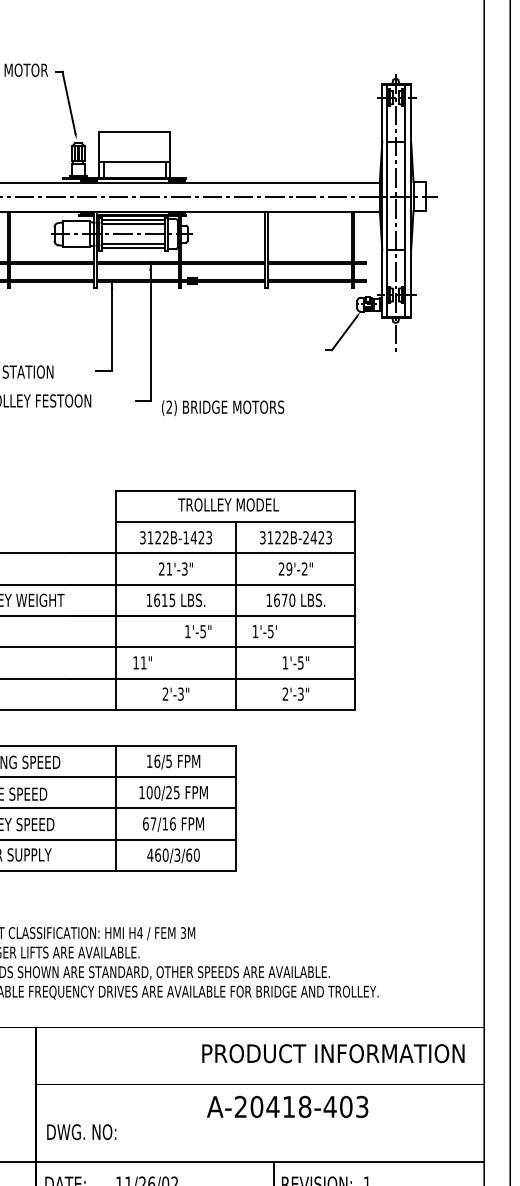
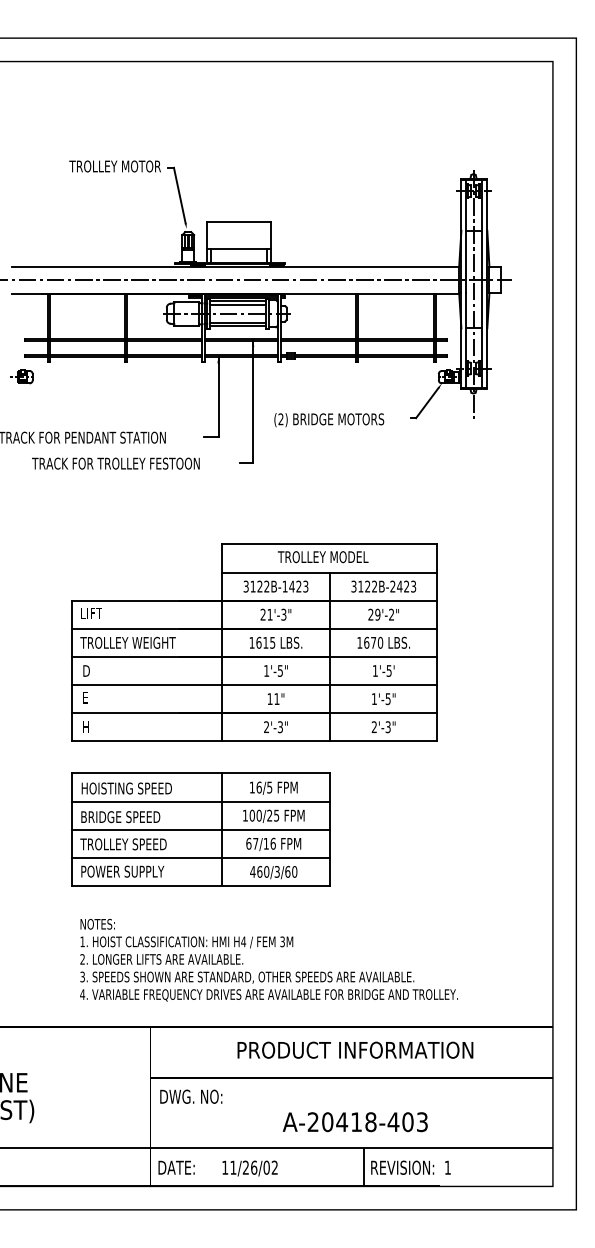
text: (223, 408) -> (329, 420), moved
text: (197, 631) -> (275, 670), moved
text: (264, 631) -> (383, 670), moved
text: (142, 662) -> (275, 698), moved
text: (333, 1052) -> (355, 1049), moved
text: (286, 1107) -> (354, 1122), moved
text: (82, 1131) -> (191, 1096), moved

